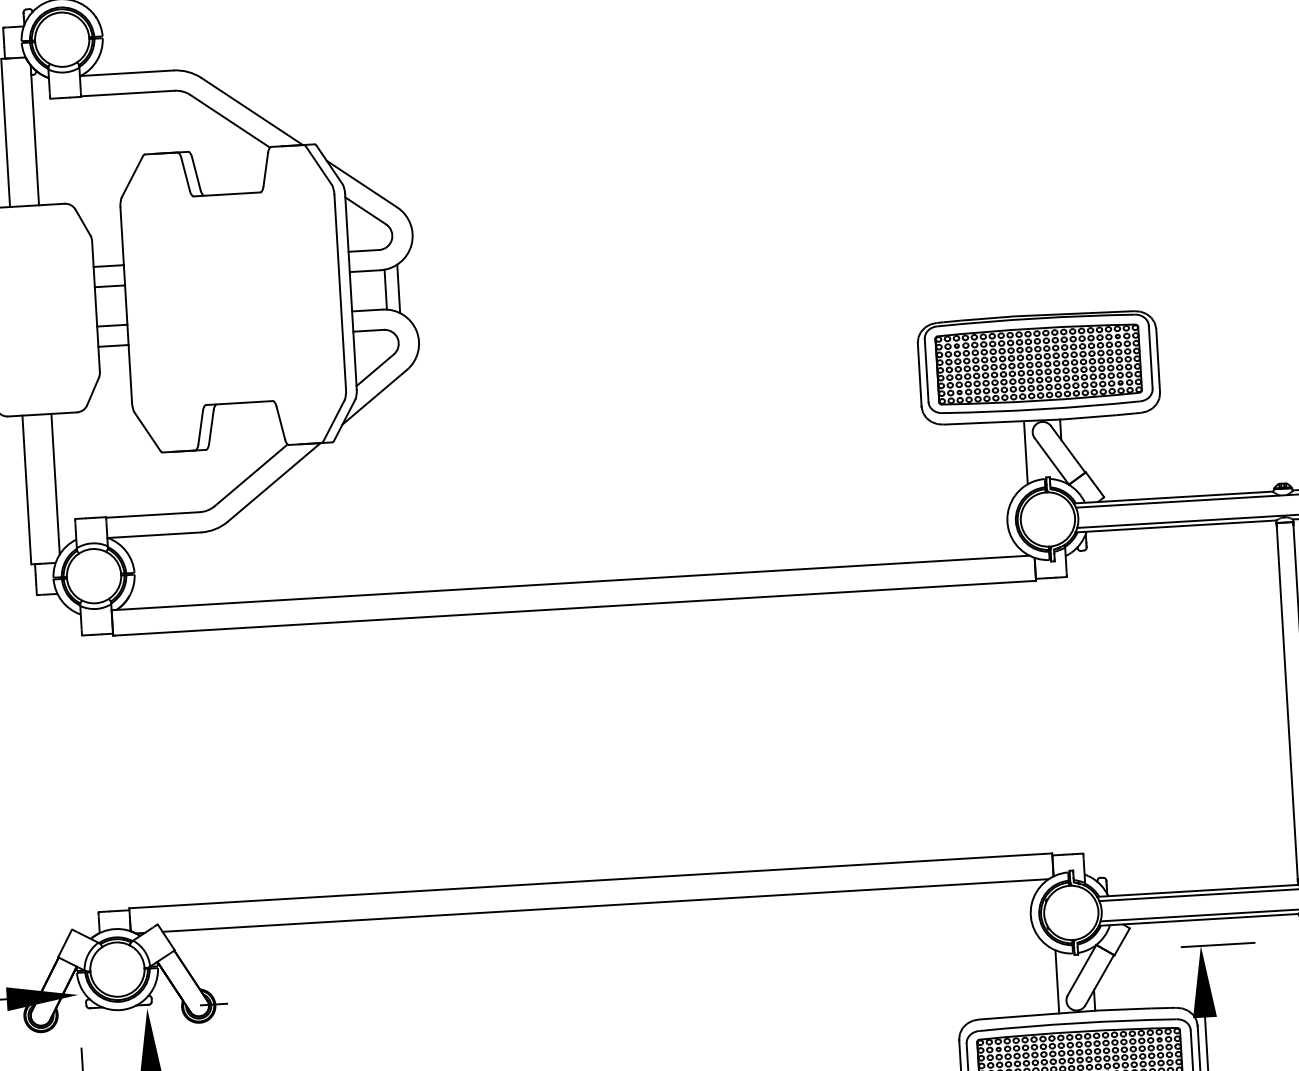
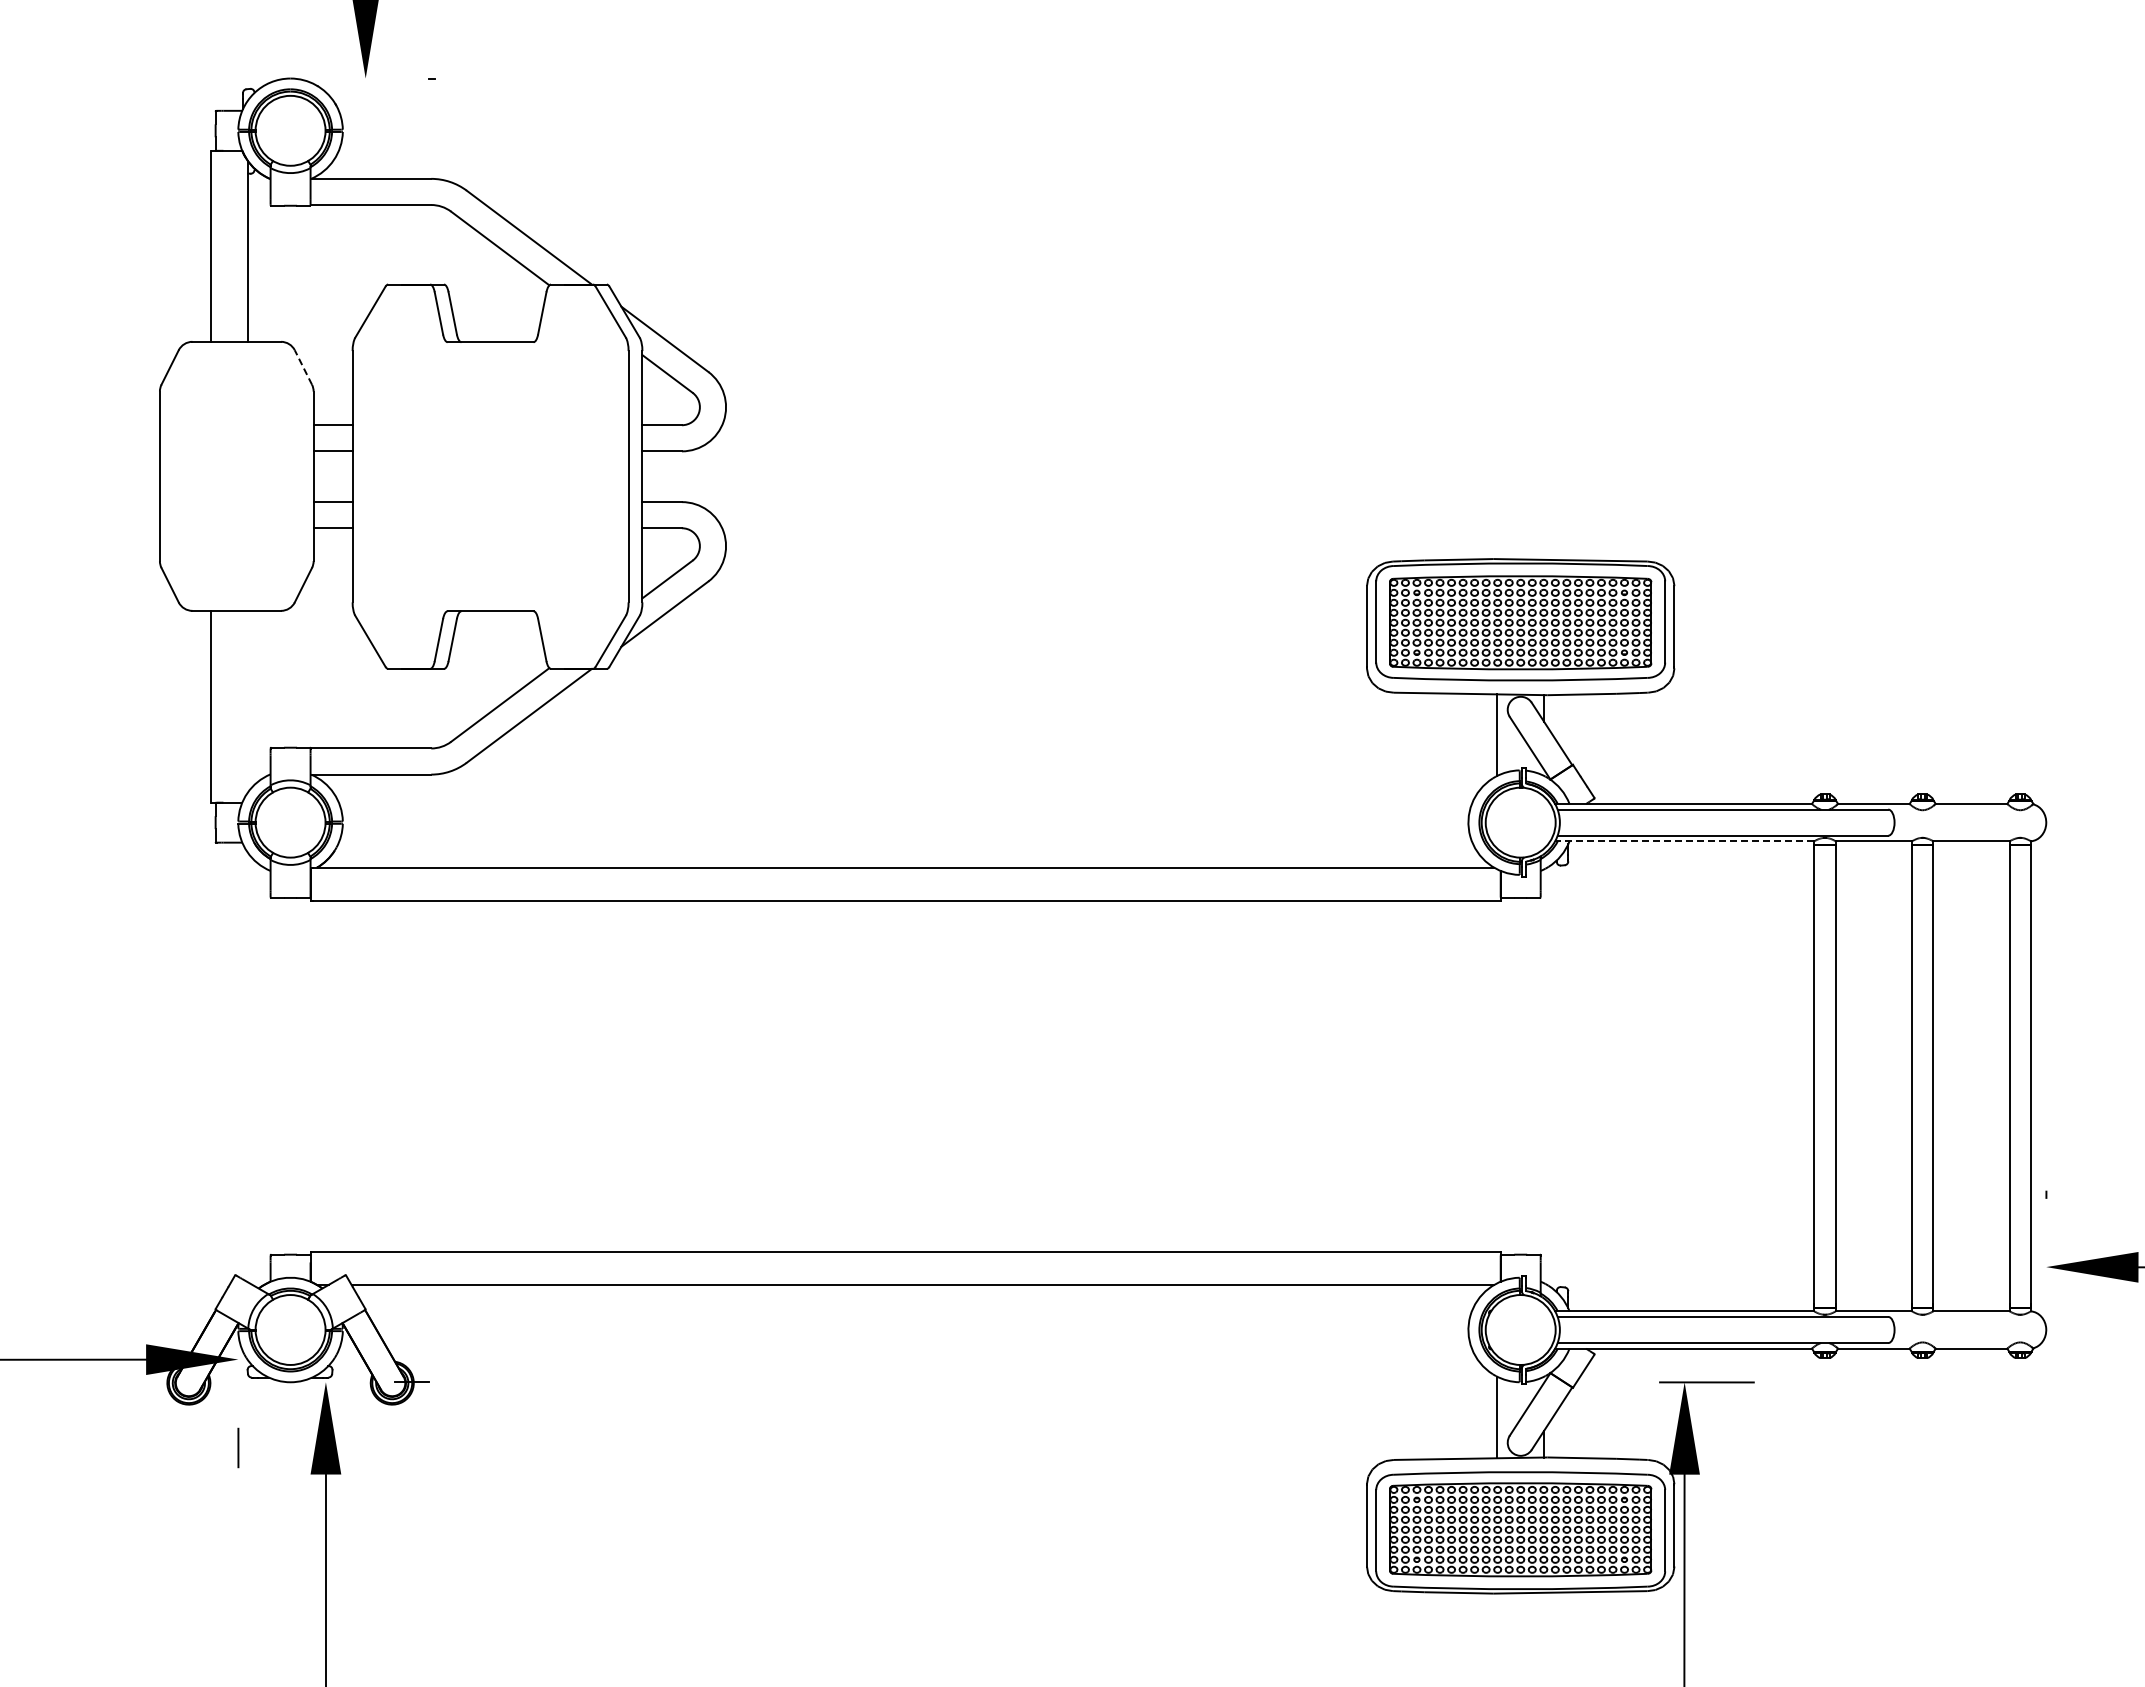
line: (83, 222) -> (303, 367), solid -> dashed
line: (398, 288) -> (703, 476), removed
line: (385, 289) -> (687, 476), removed
line: (55, 484) -> (248, 701), removed
line: (1175, 526) -> (1684, 841), solid -> dashed

